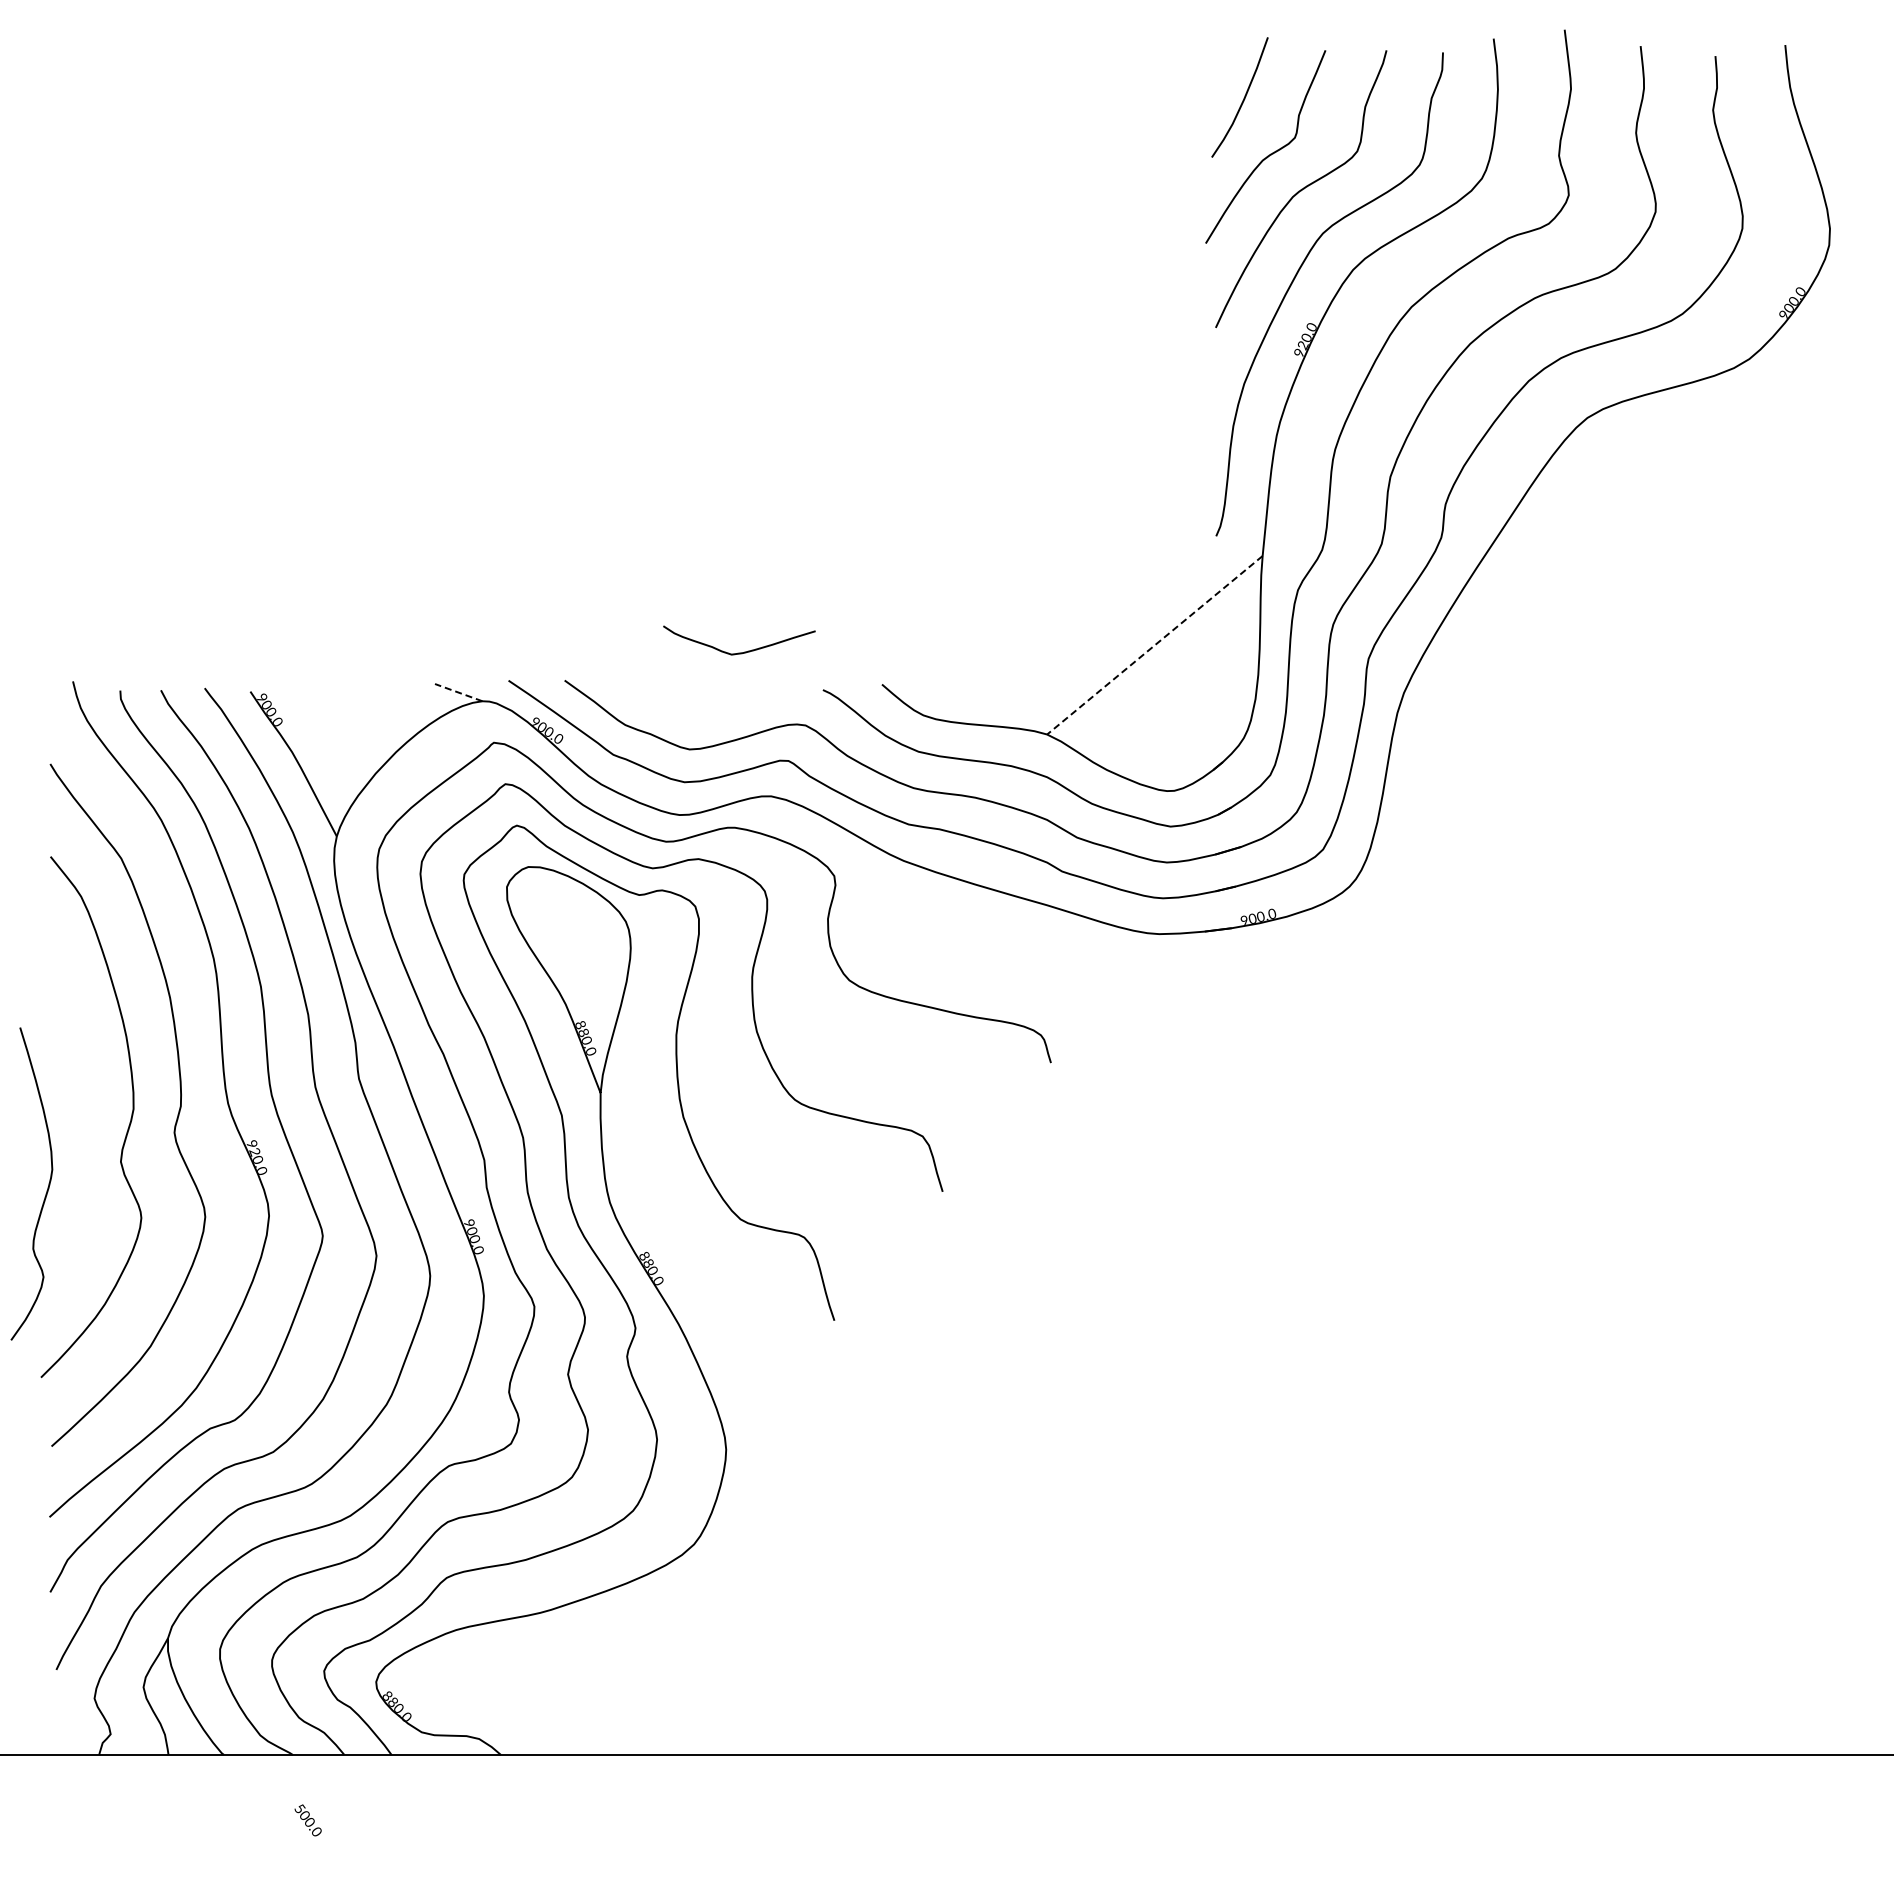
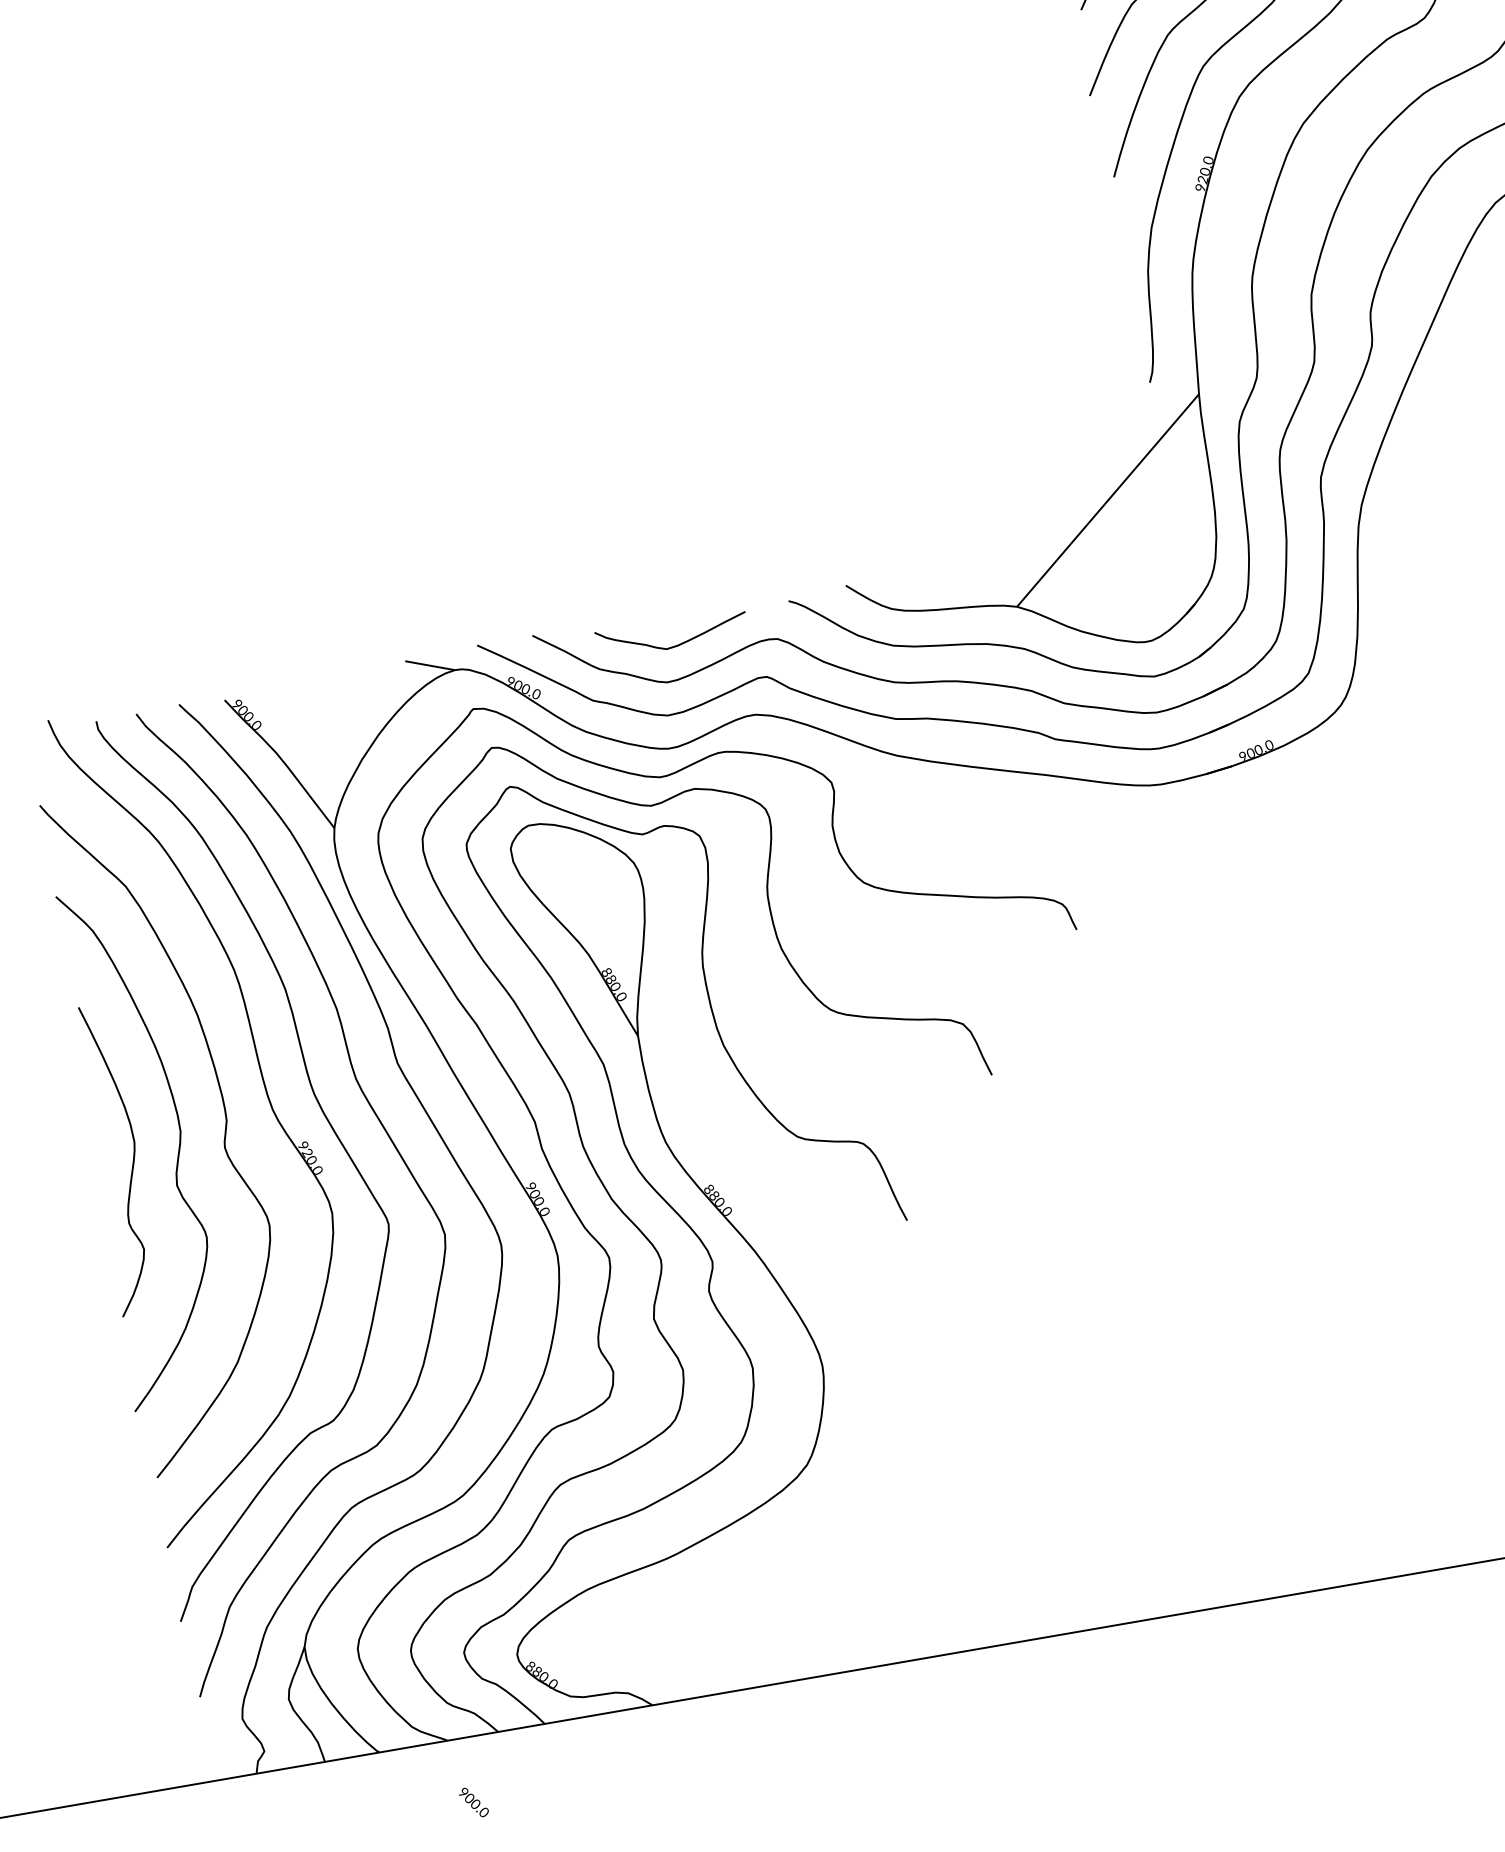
line: (1154, 645) -> (1107, 500), dashed -> solid
curve: (739, 652) -> (674, 645), moved
line: (458, 692) -> (429, 665), dashed -> solid
curve: (47, 1187) -> (132, 1160), moved
text: (299, 1808) -> (463, 1792), 500.0 -> 900.0

